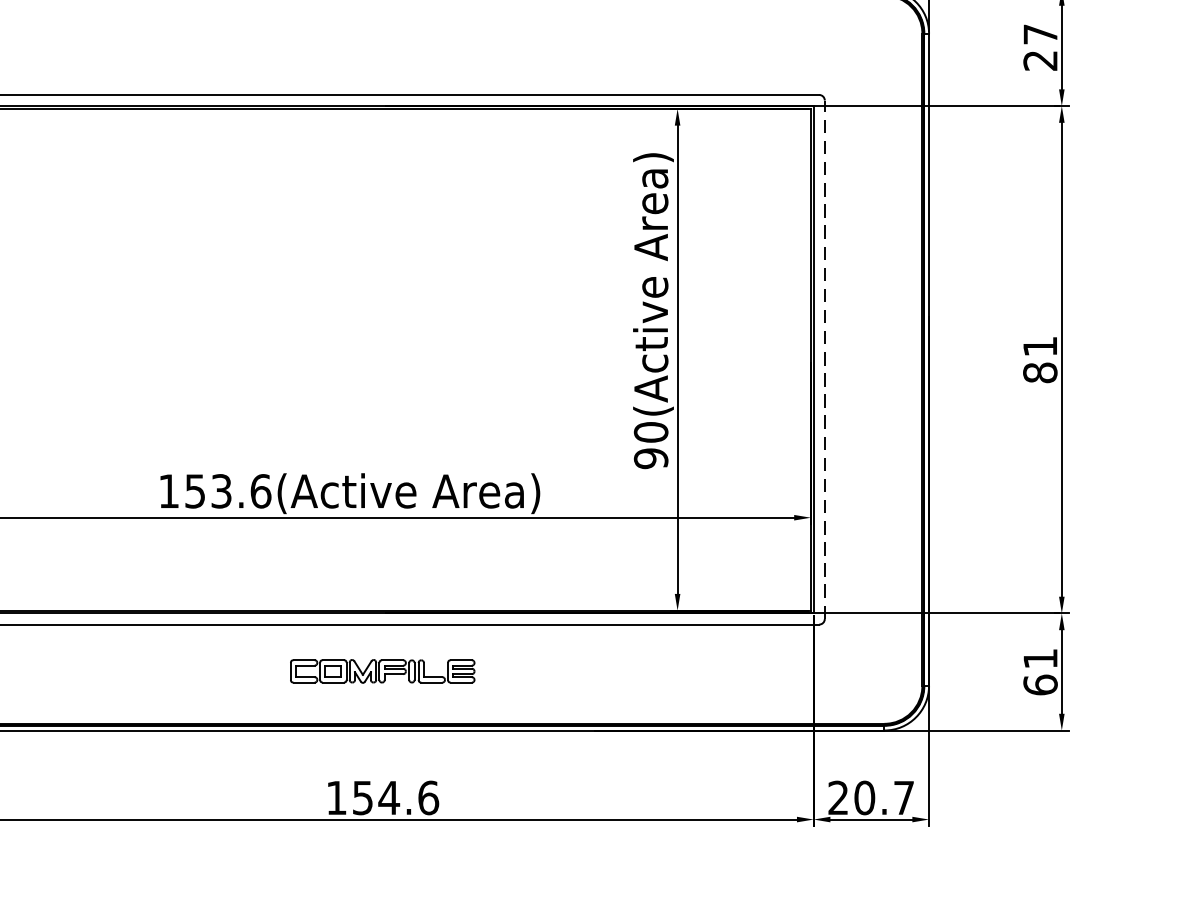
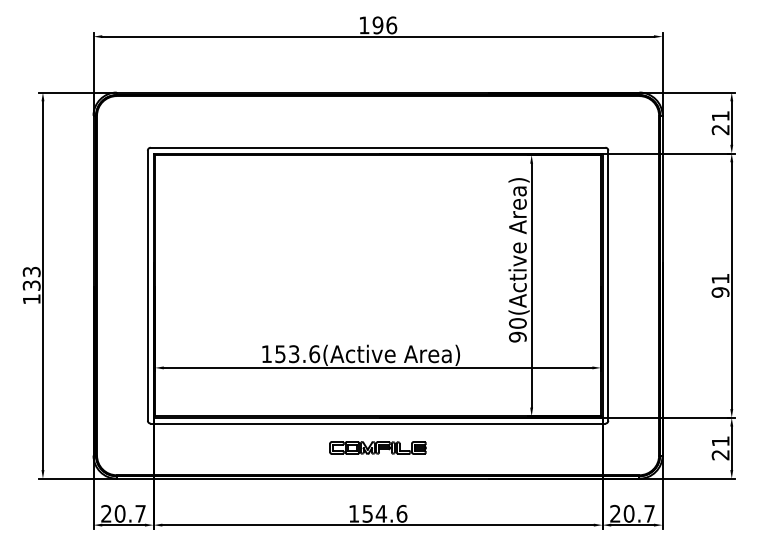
text: (1040, 34) -> (720, 116), 27 -> 21
line: (825, 359) -> (608, 285), dashed -> solid
text: (1040, 372) -> (720, 292), 81 -> 91
text: (1040, 683) -> (720, 454), 61 -> 21

